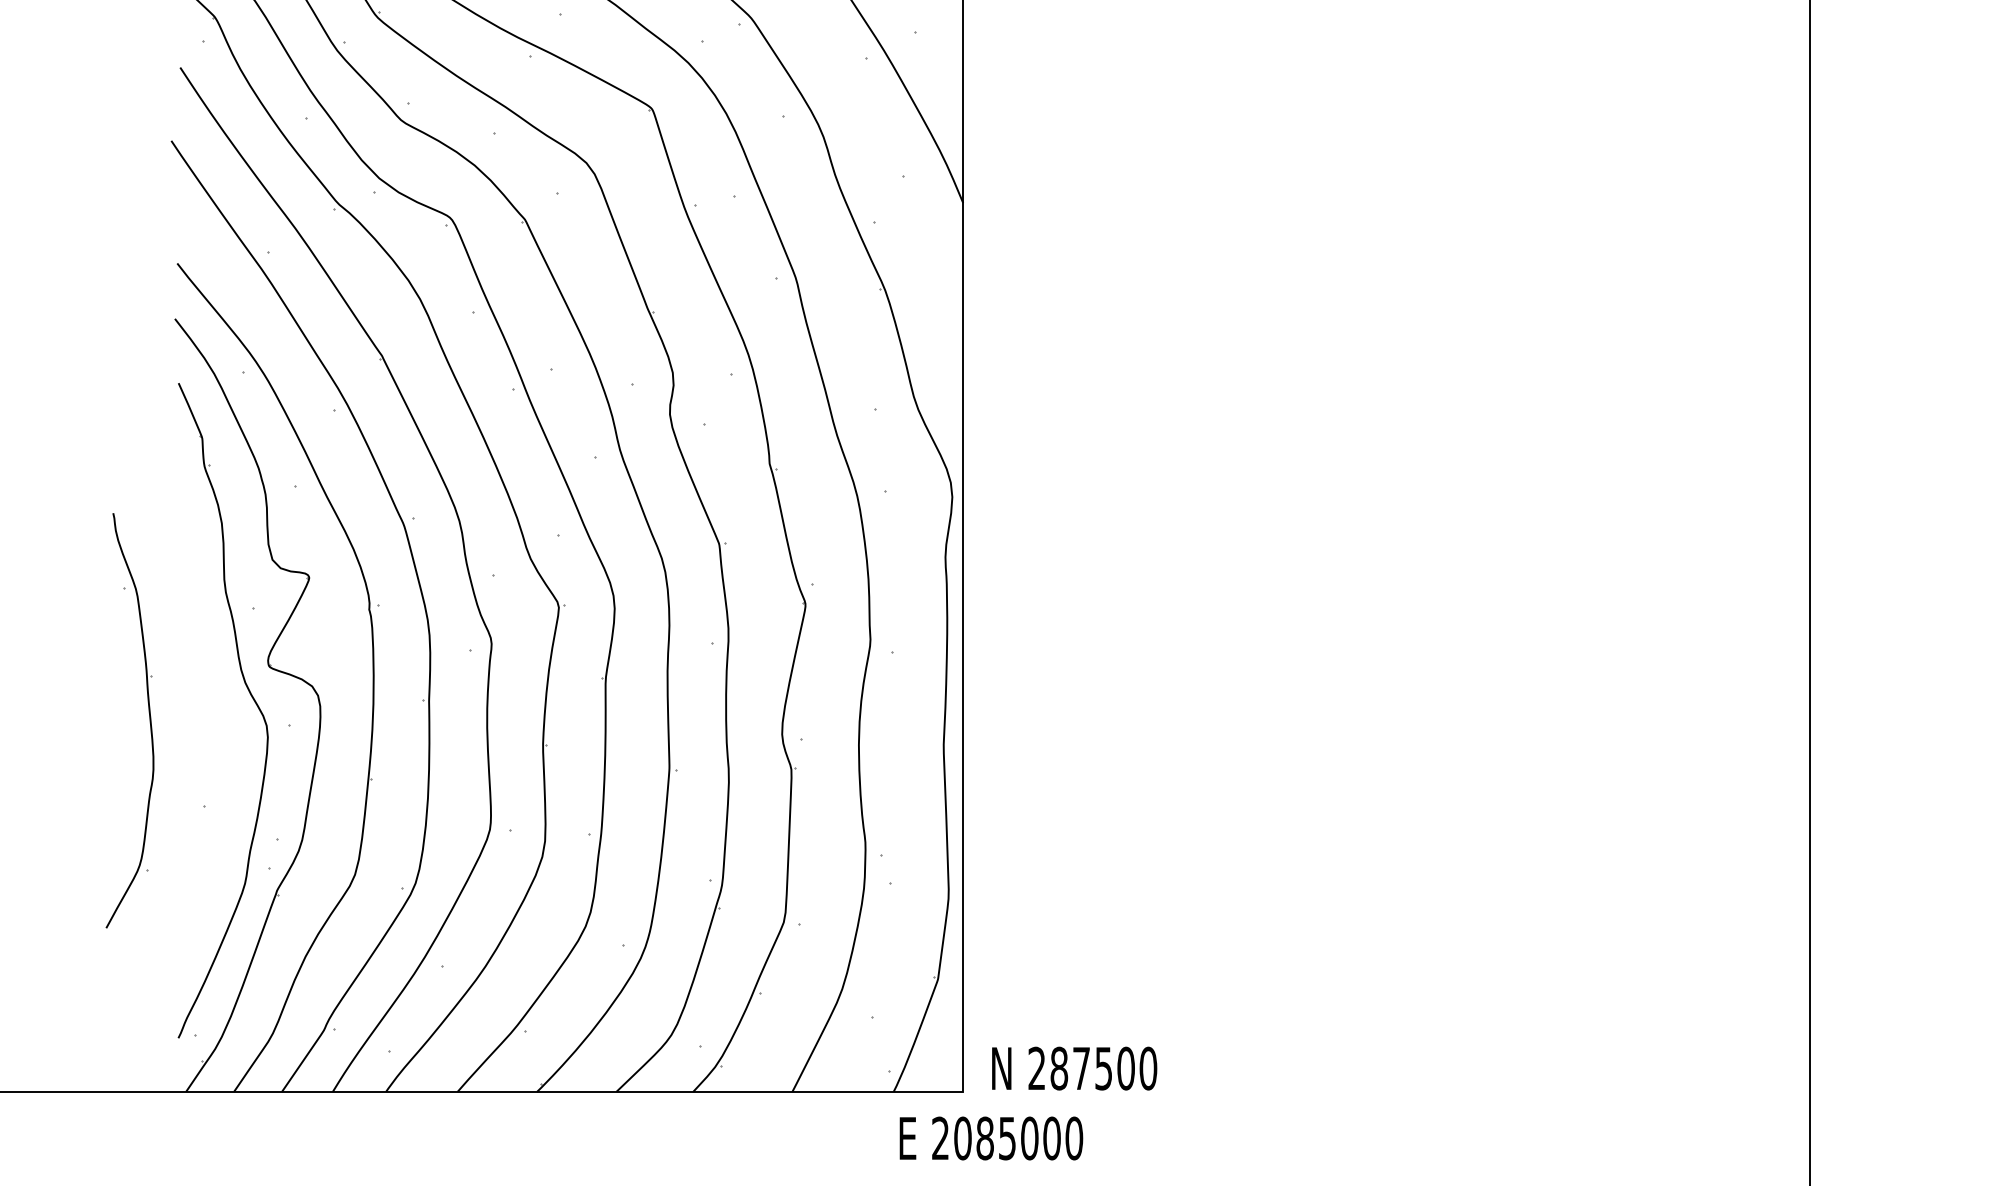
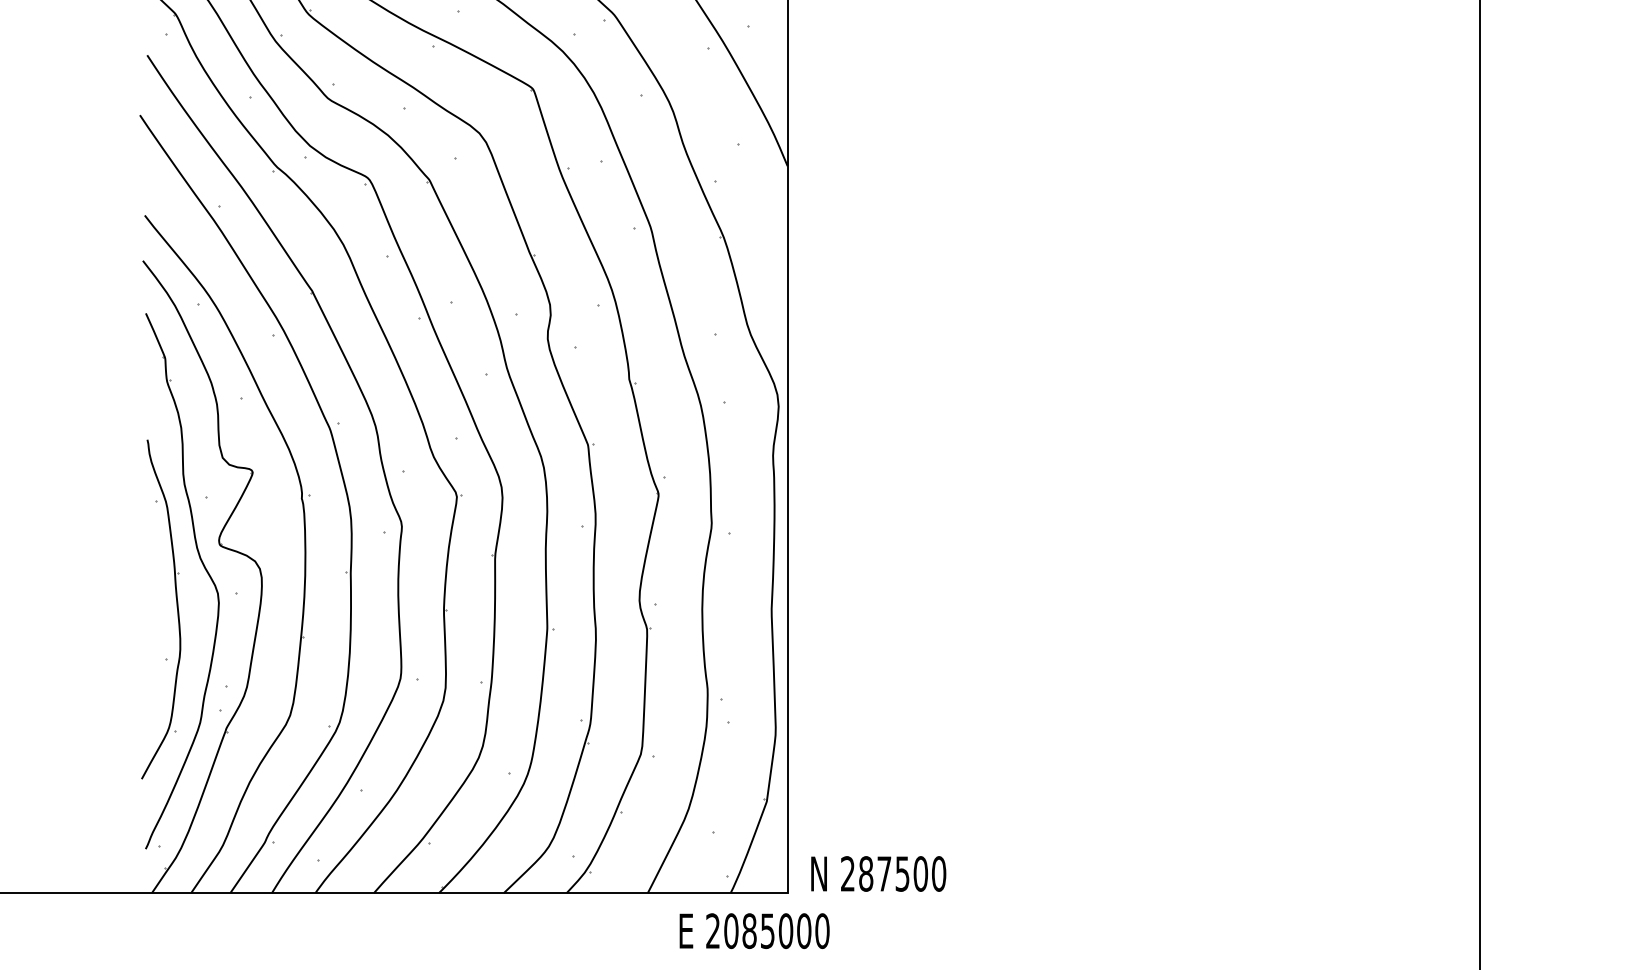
part: (148, 718) -> (176, 607), moved
text: (991, 1137) -> (754, 930), moved

